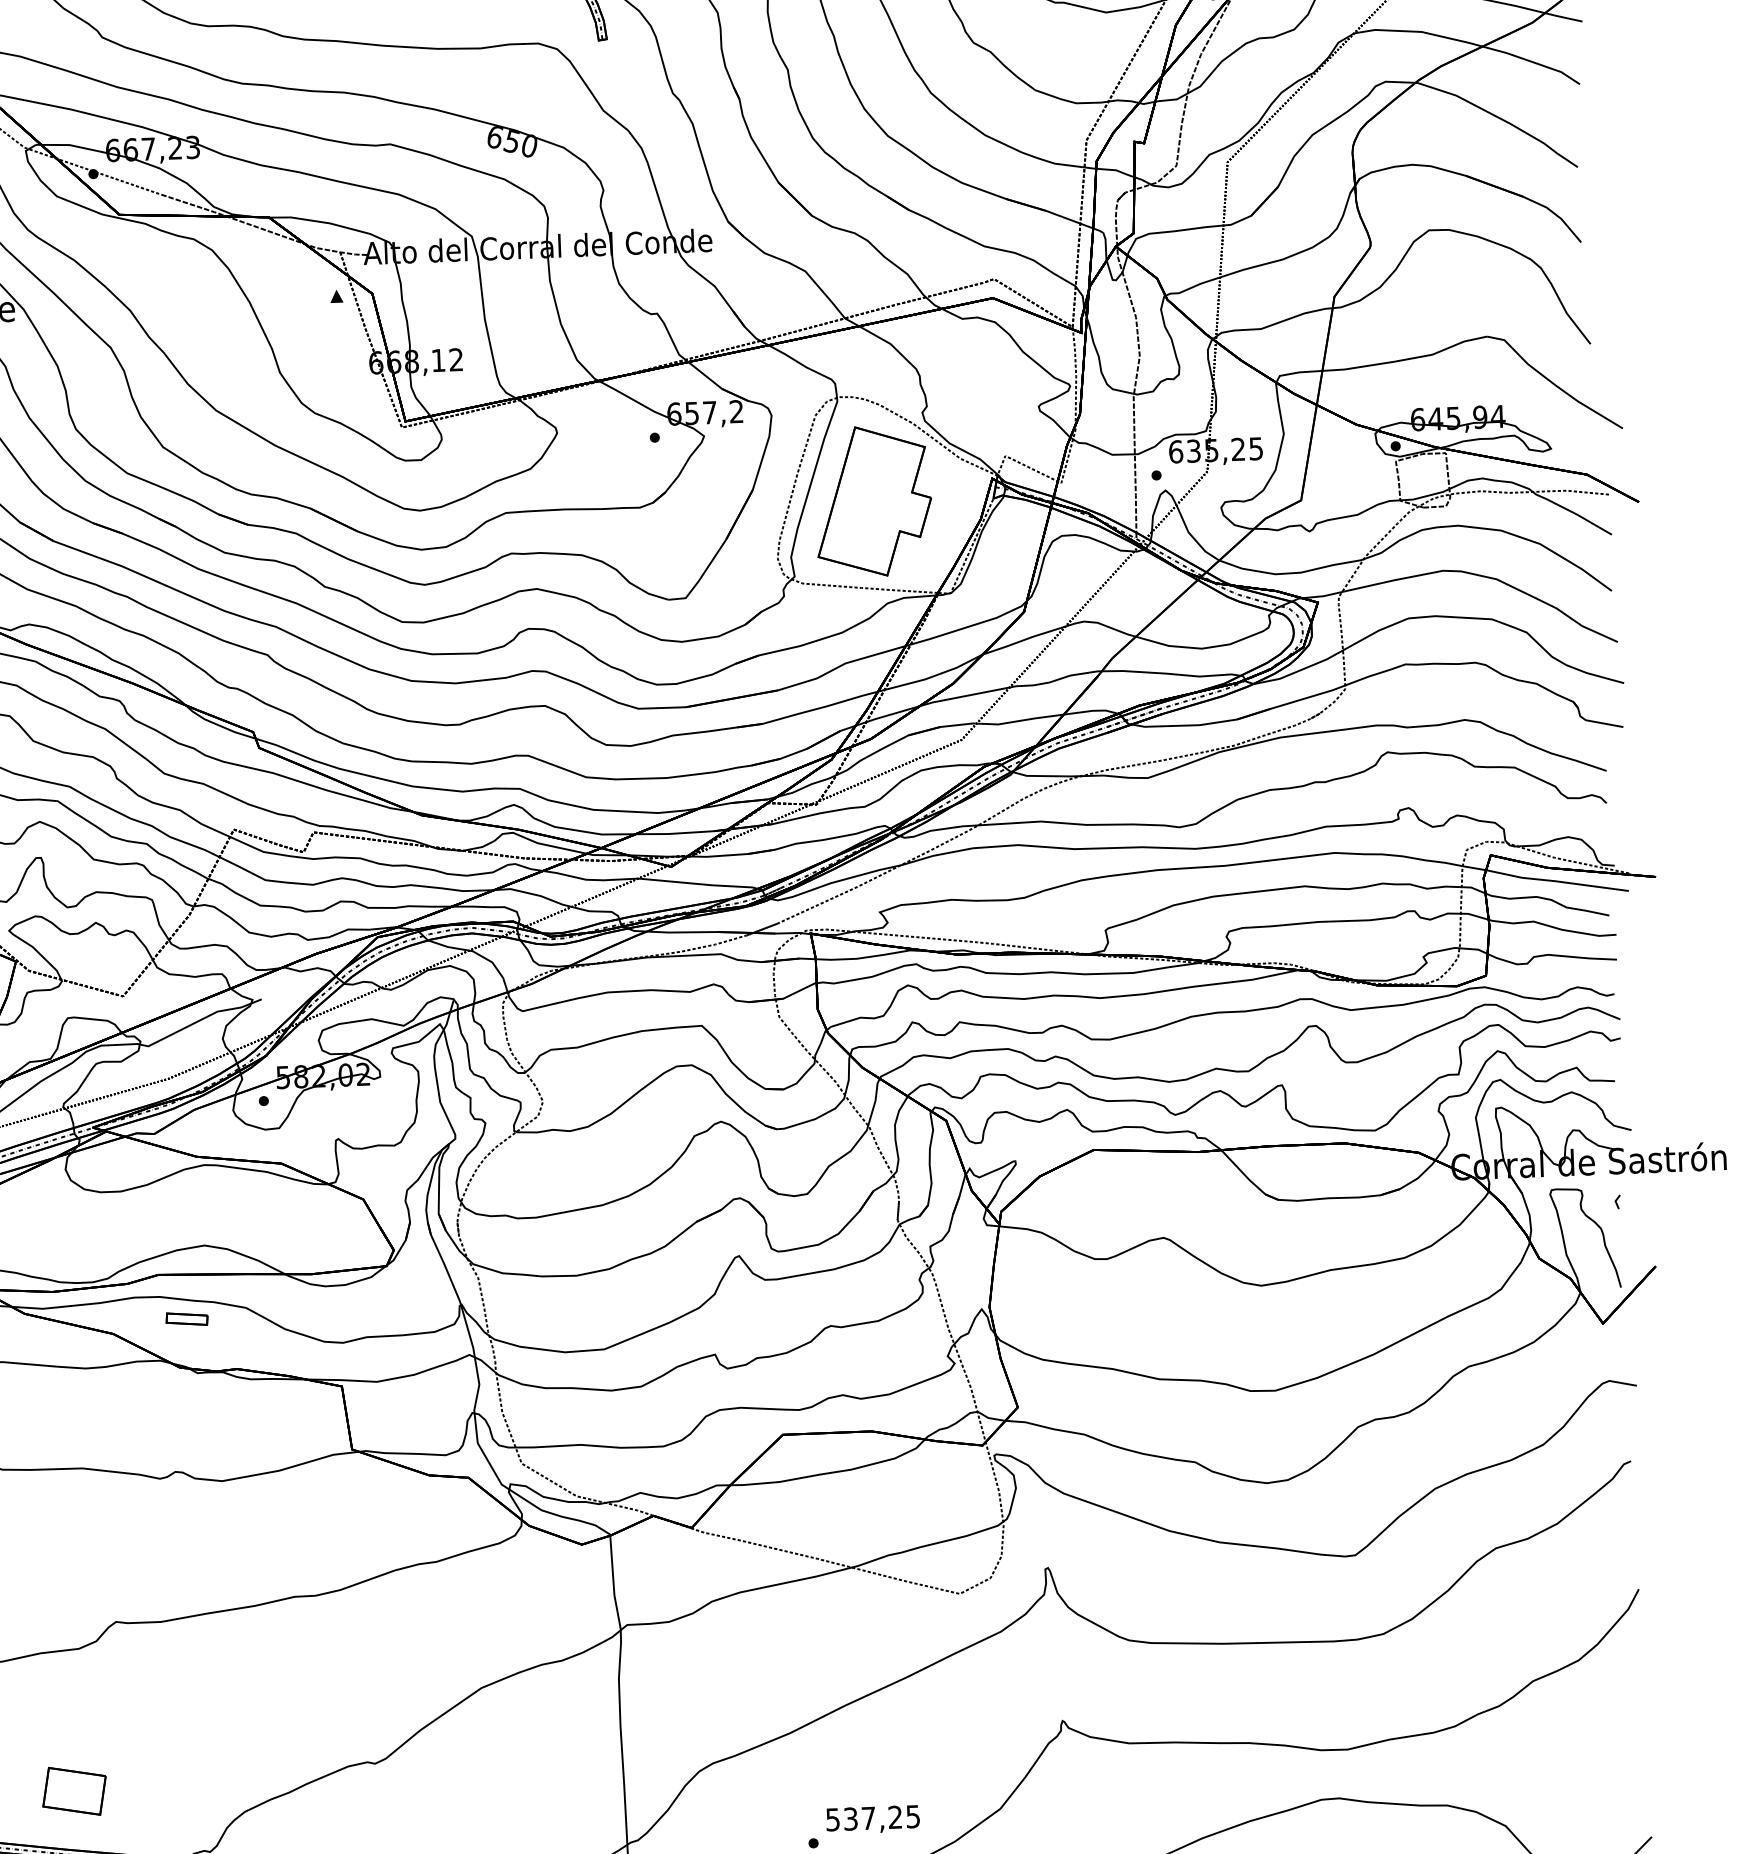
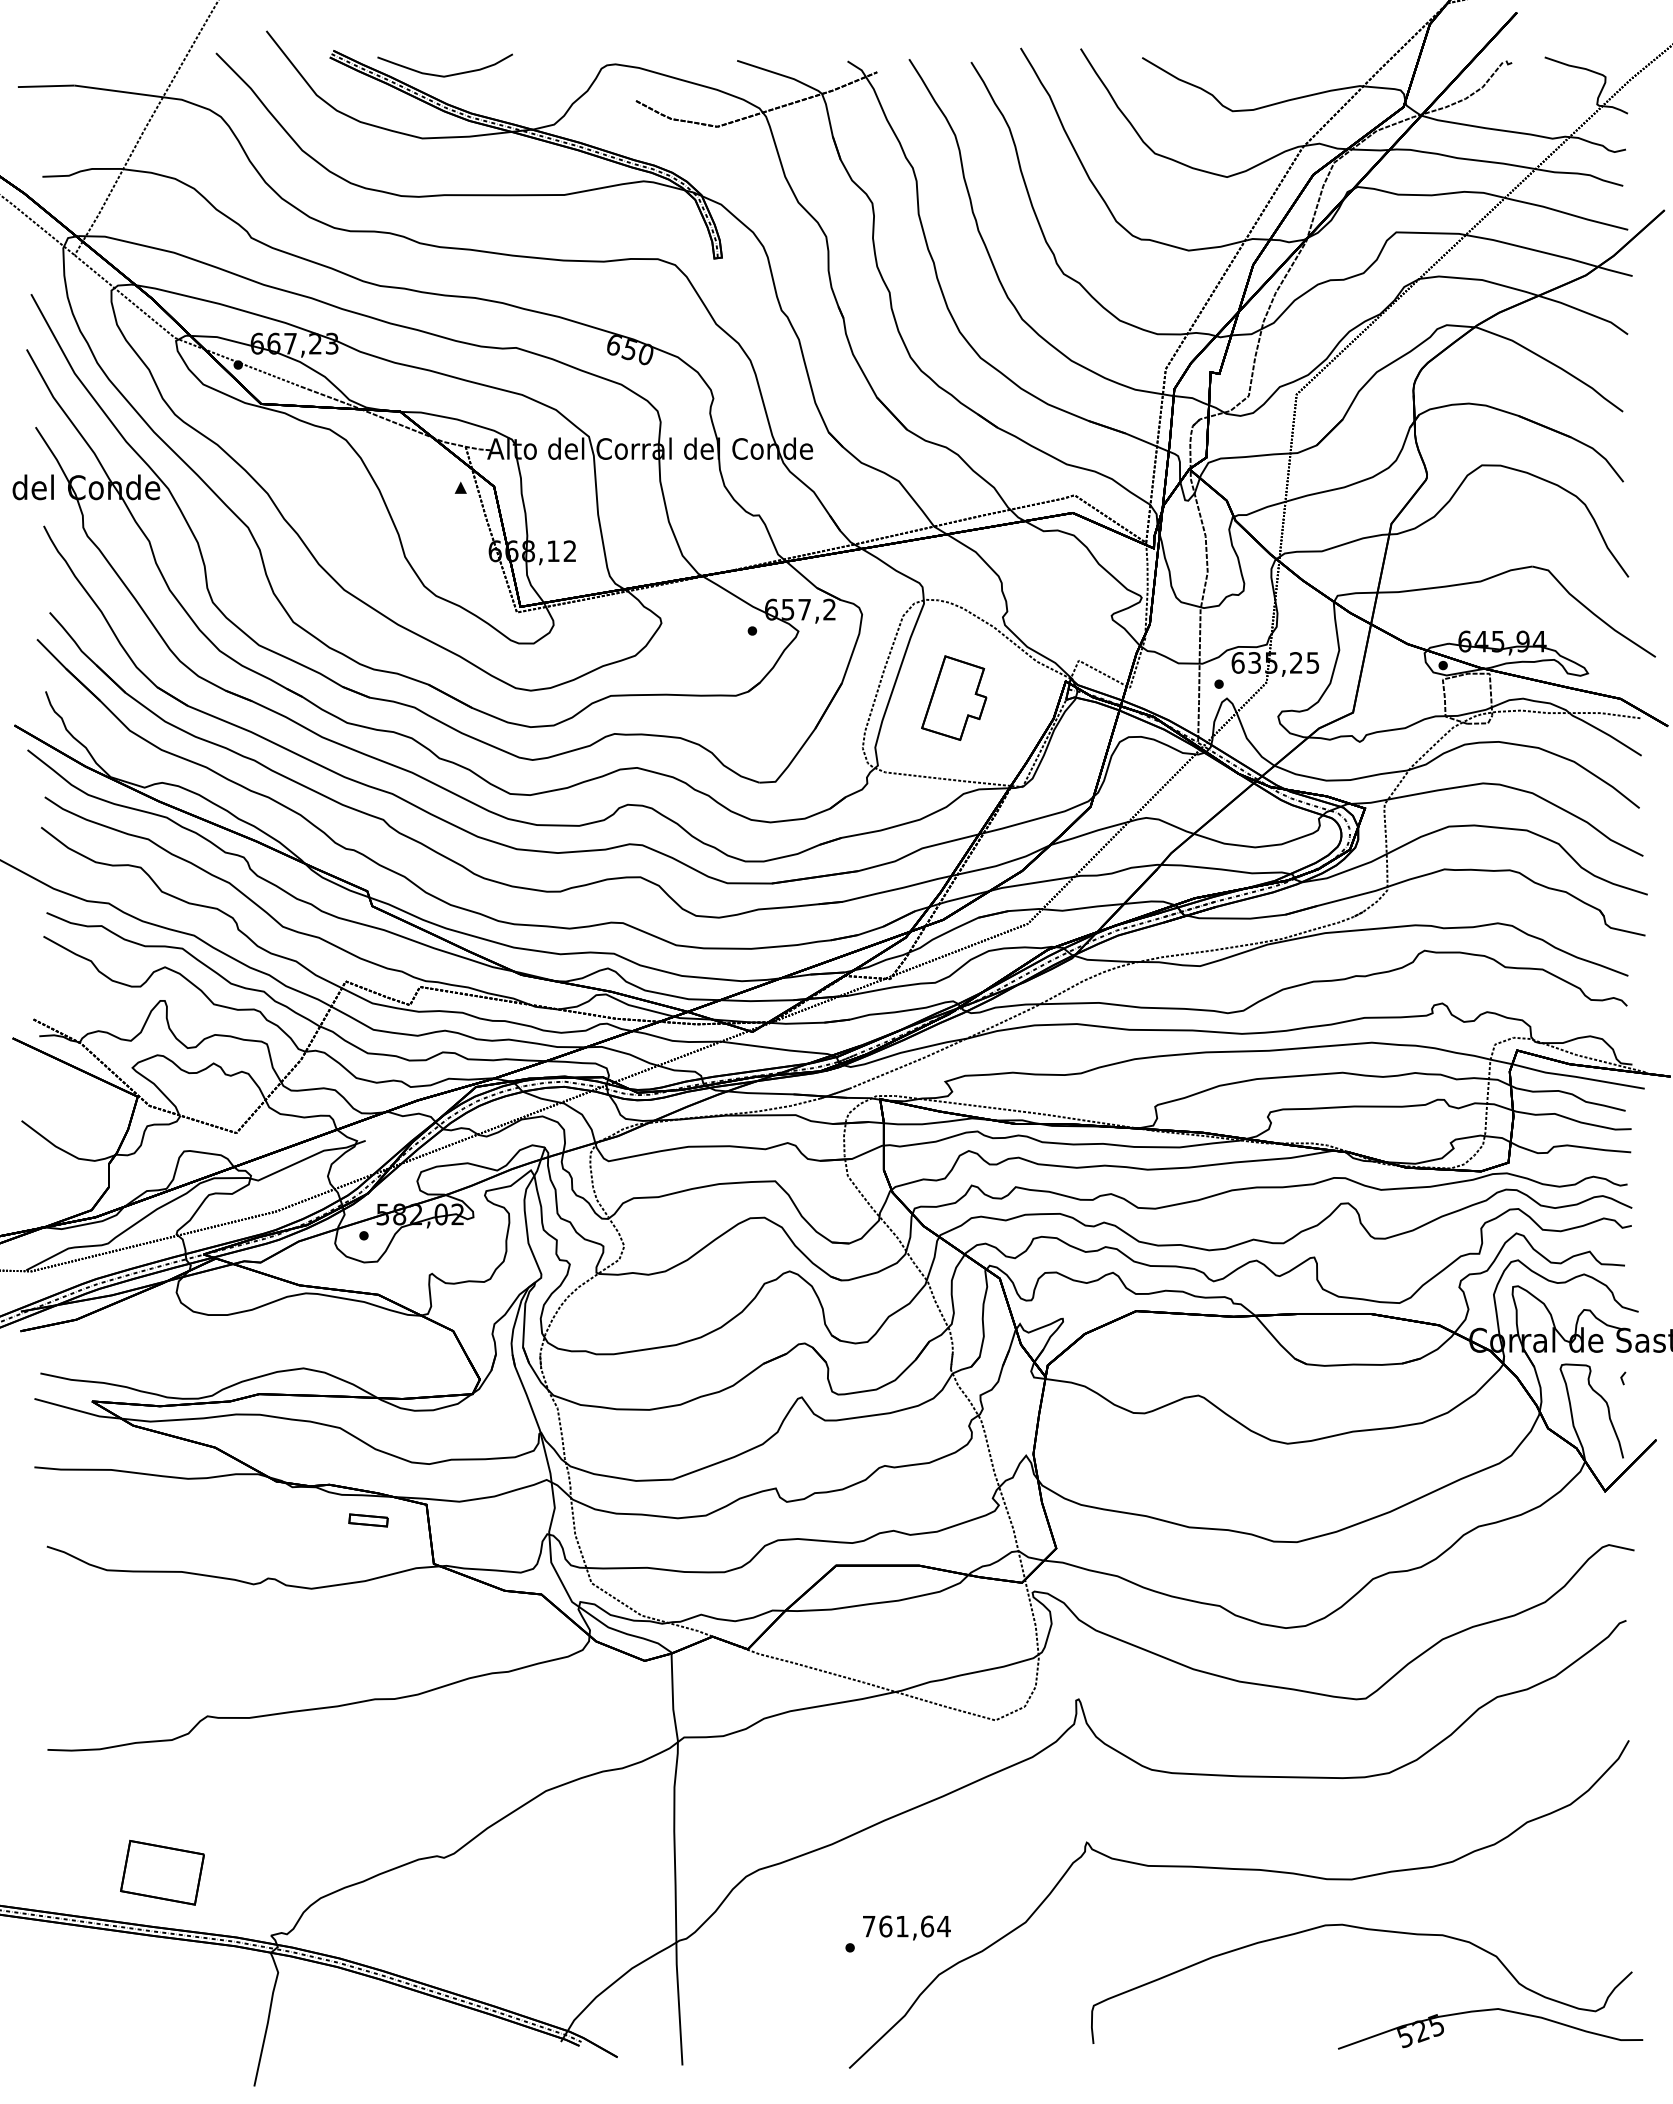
part: (872, 500) -> (953, 697), size x0.6
part: (187, 1319) -> (368, 1520), moved
part: (74, 1790) -> (162, 1872), size x1.4
text: (873, 1818) -> (906, 1926), 537,25 -> 761,64

